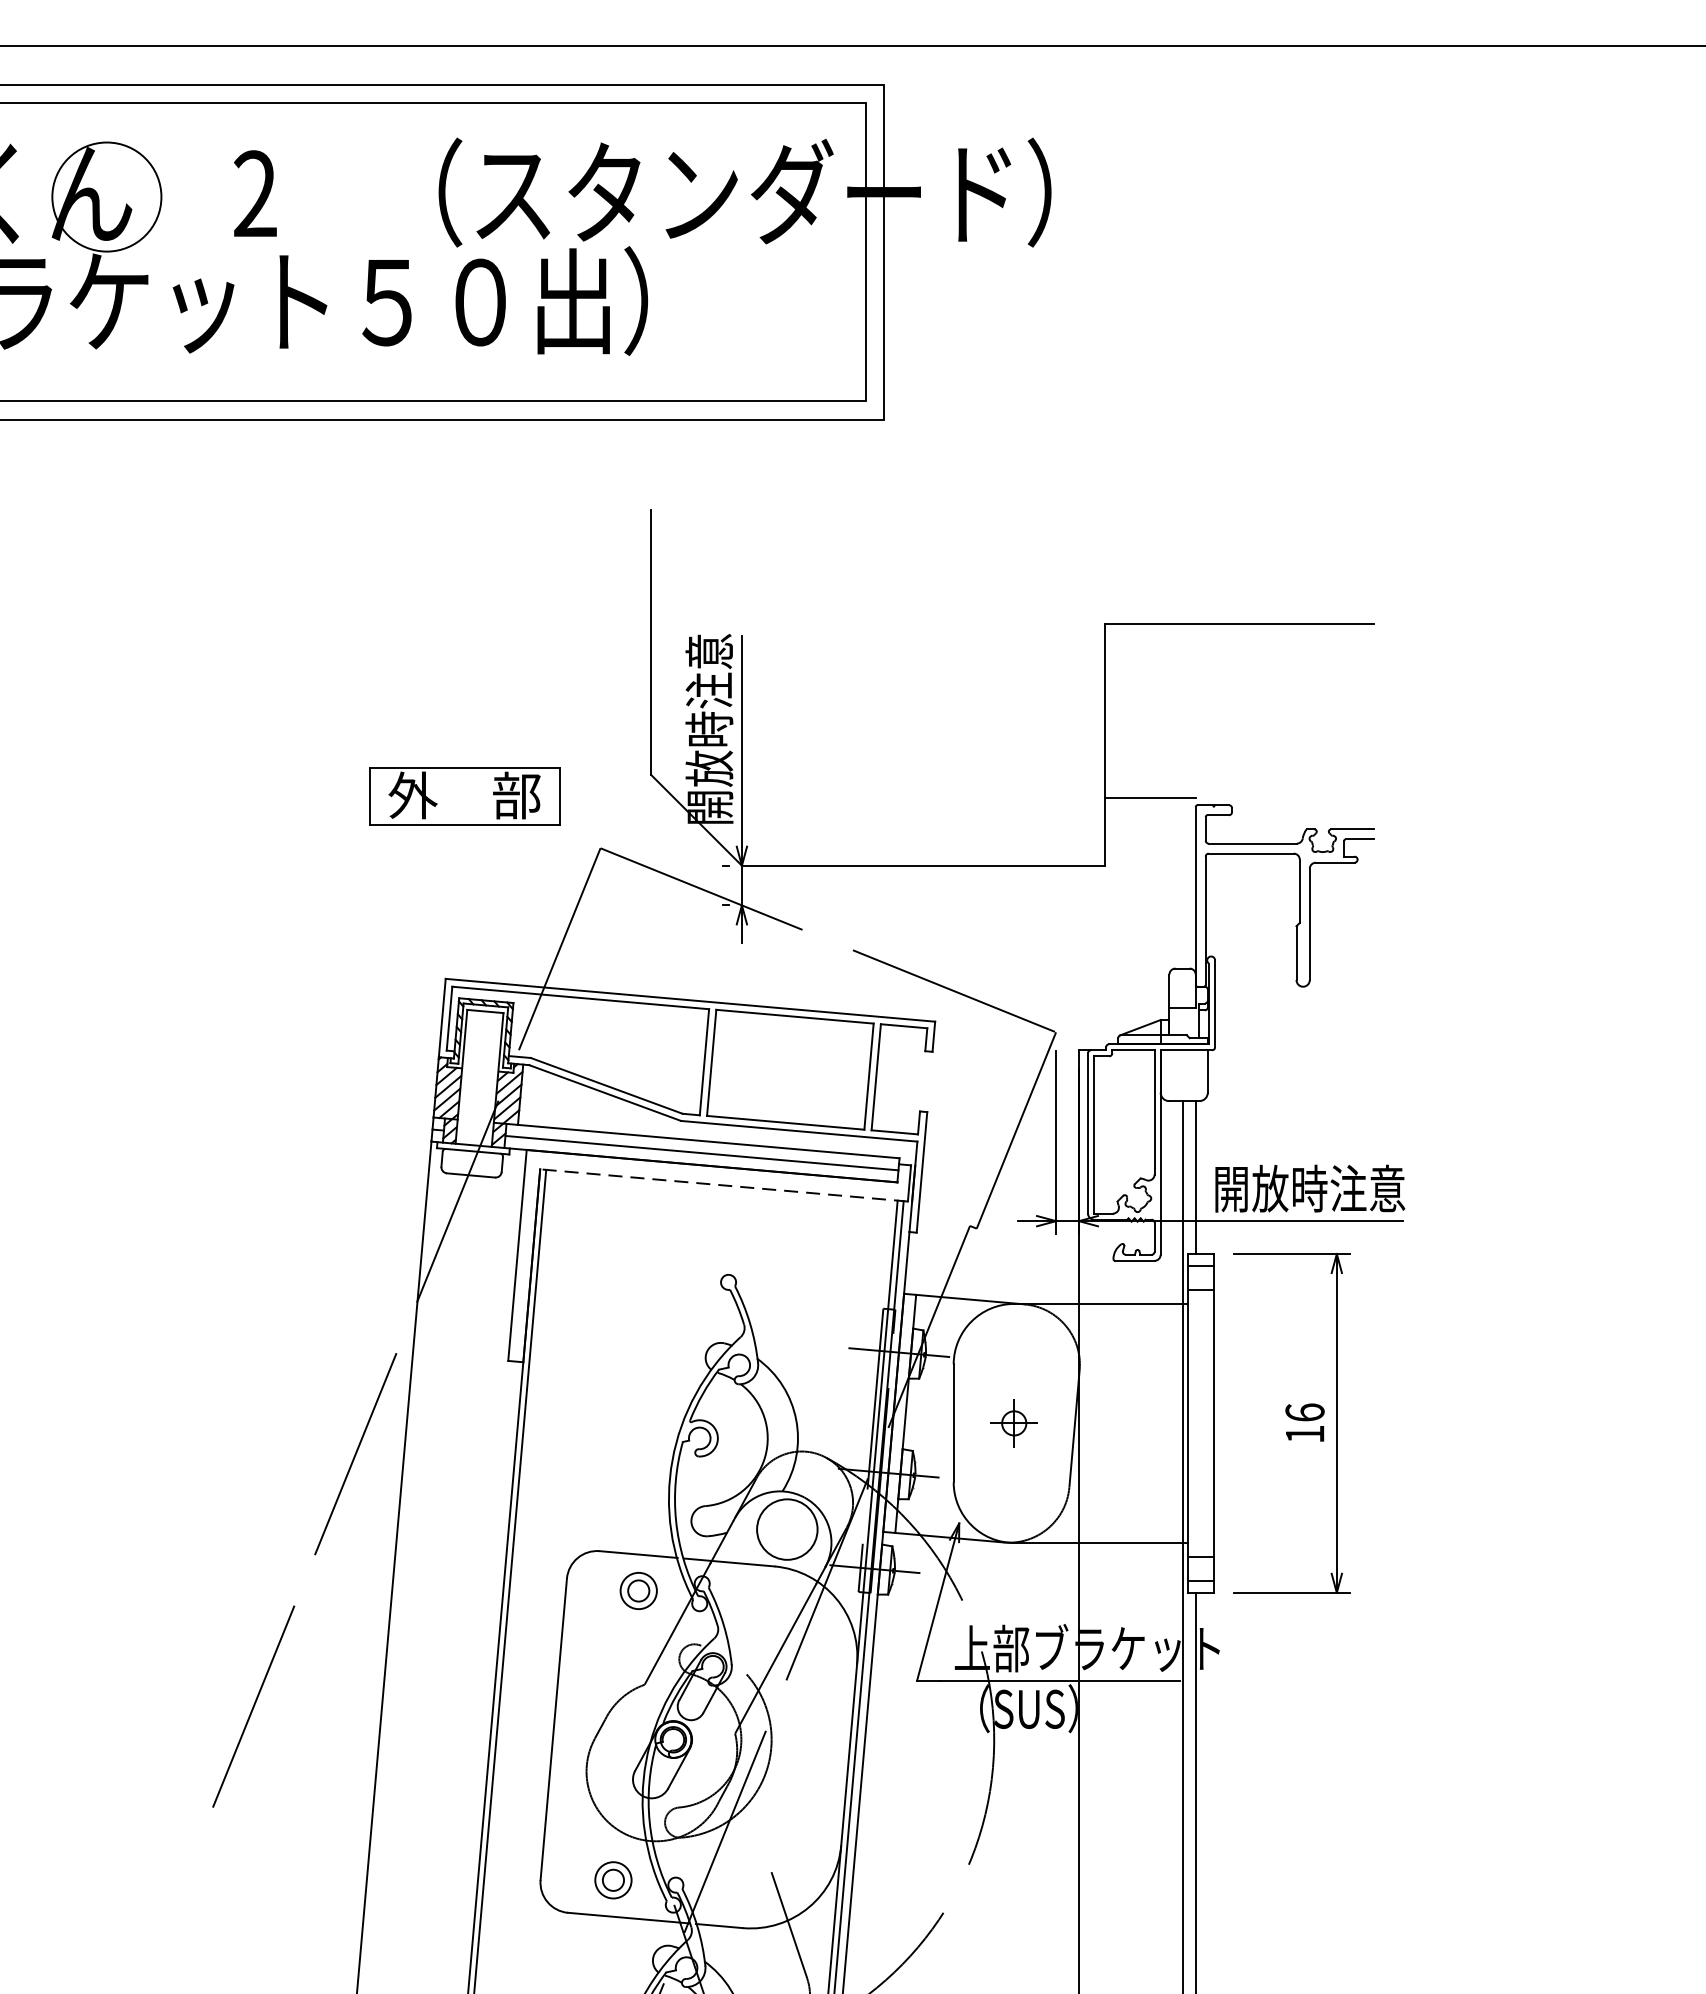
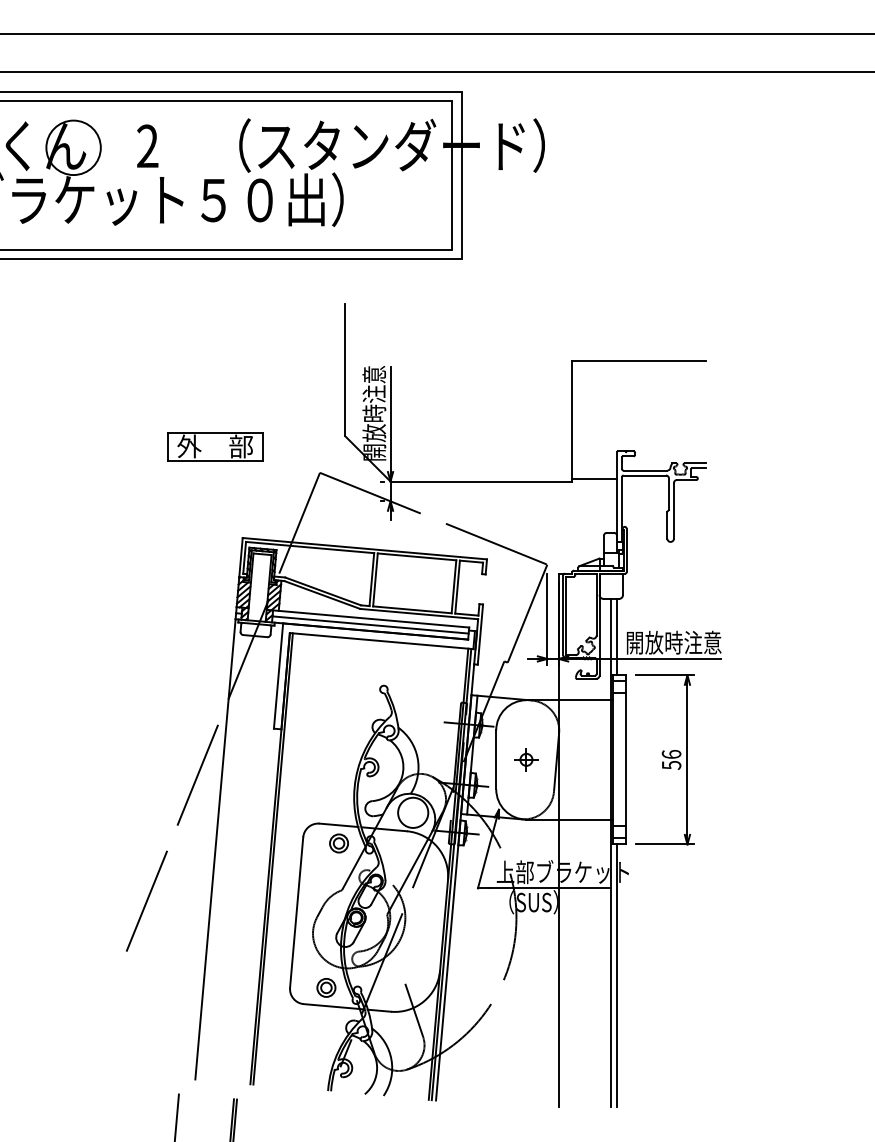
part: (465, 795) -> (215, 446), moved
line: (1150, 797) -> (594, 478), moved
line: (723, 1186) -> (381, 641), dashed -> solid
text: (1304, 1434) -> (671, 765), 16 -> 56

